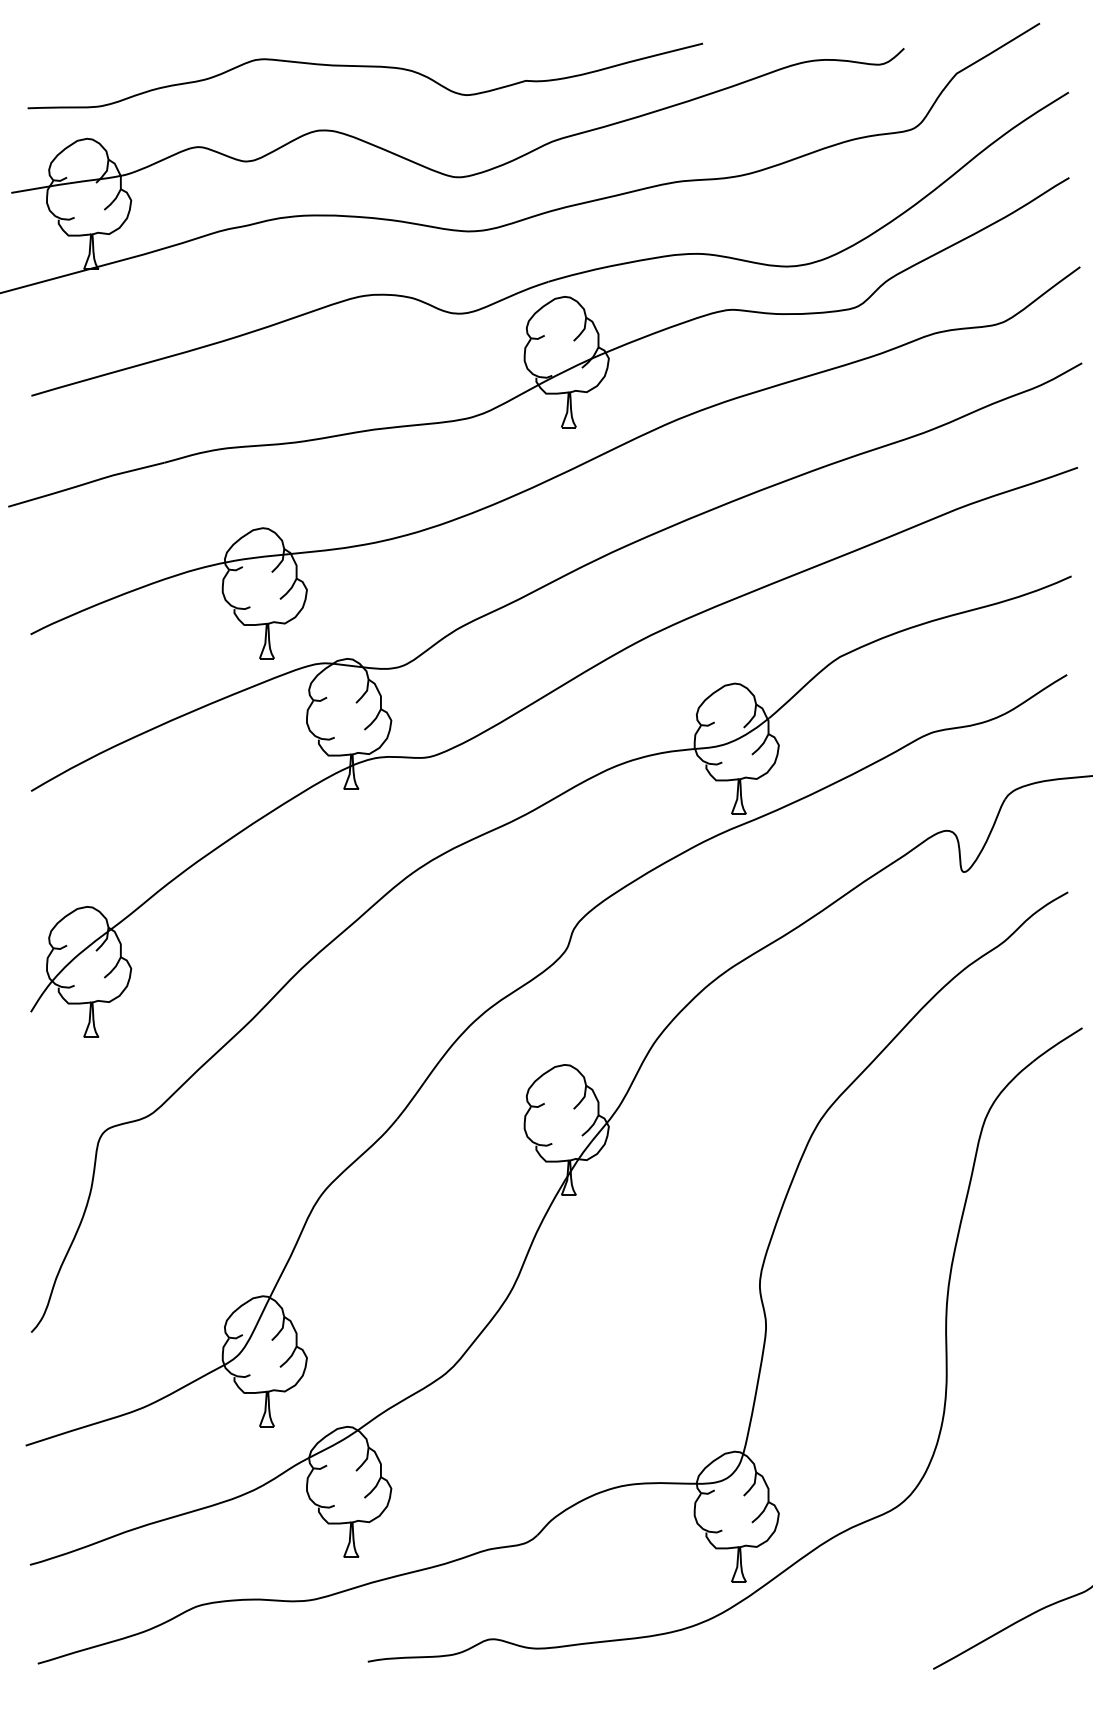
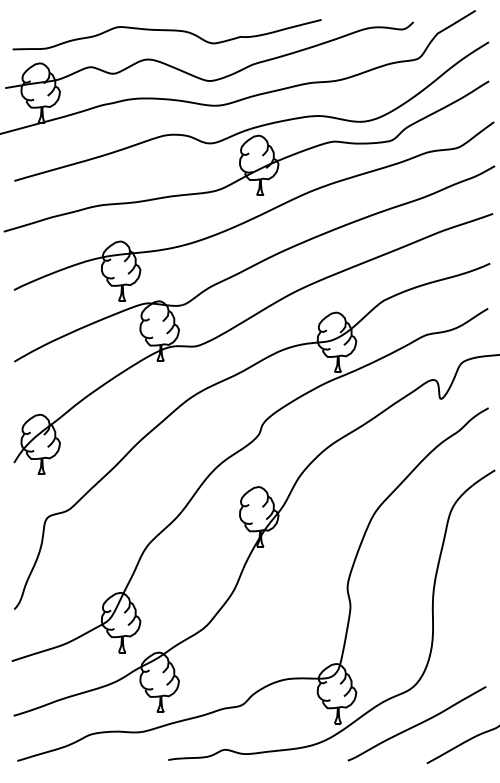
curve: (912, 1581) -> (417, 723), added

